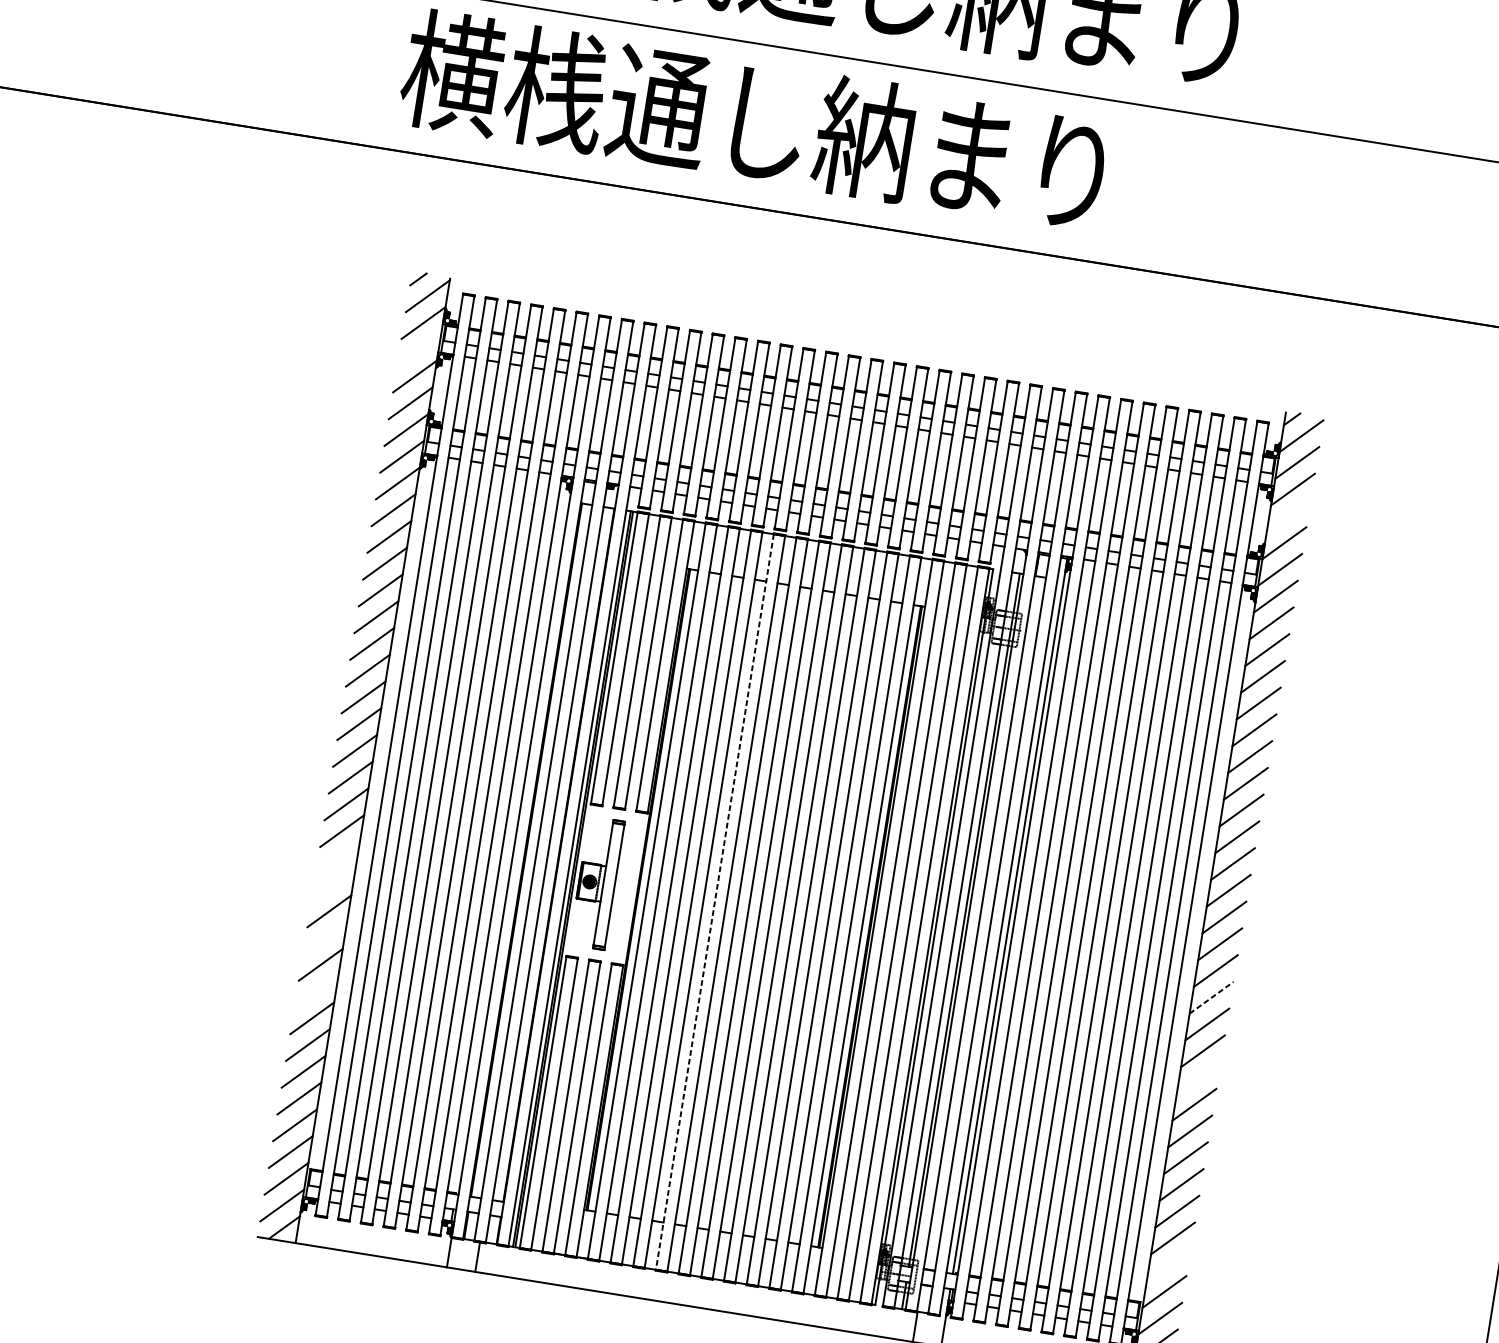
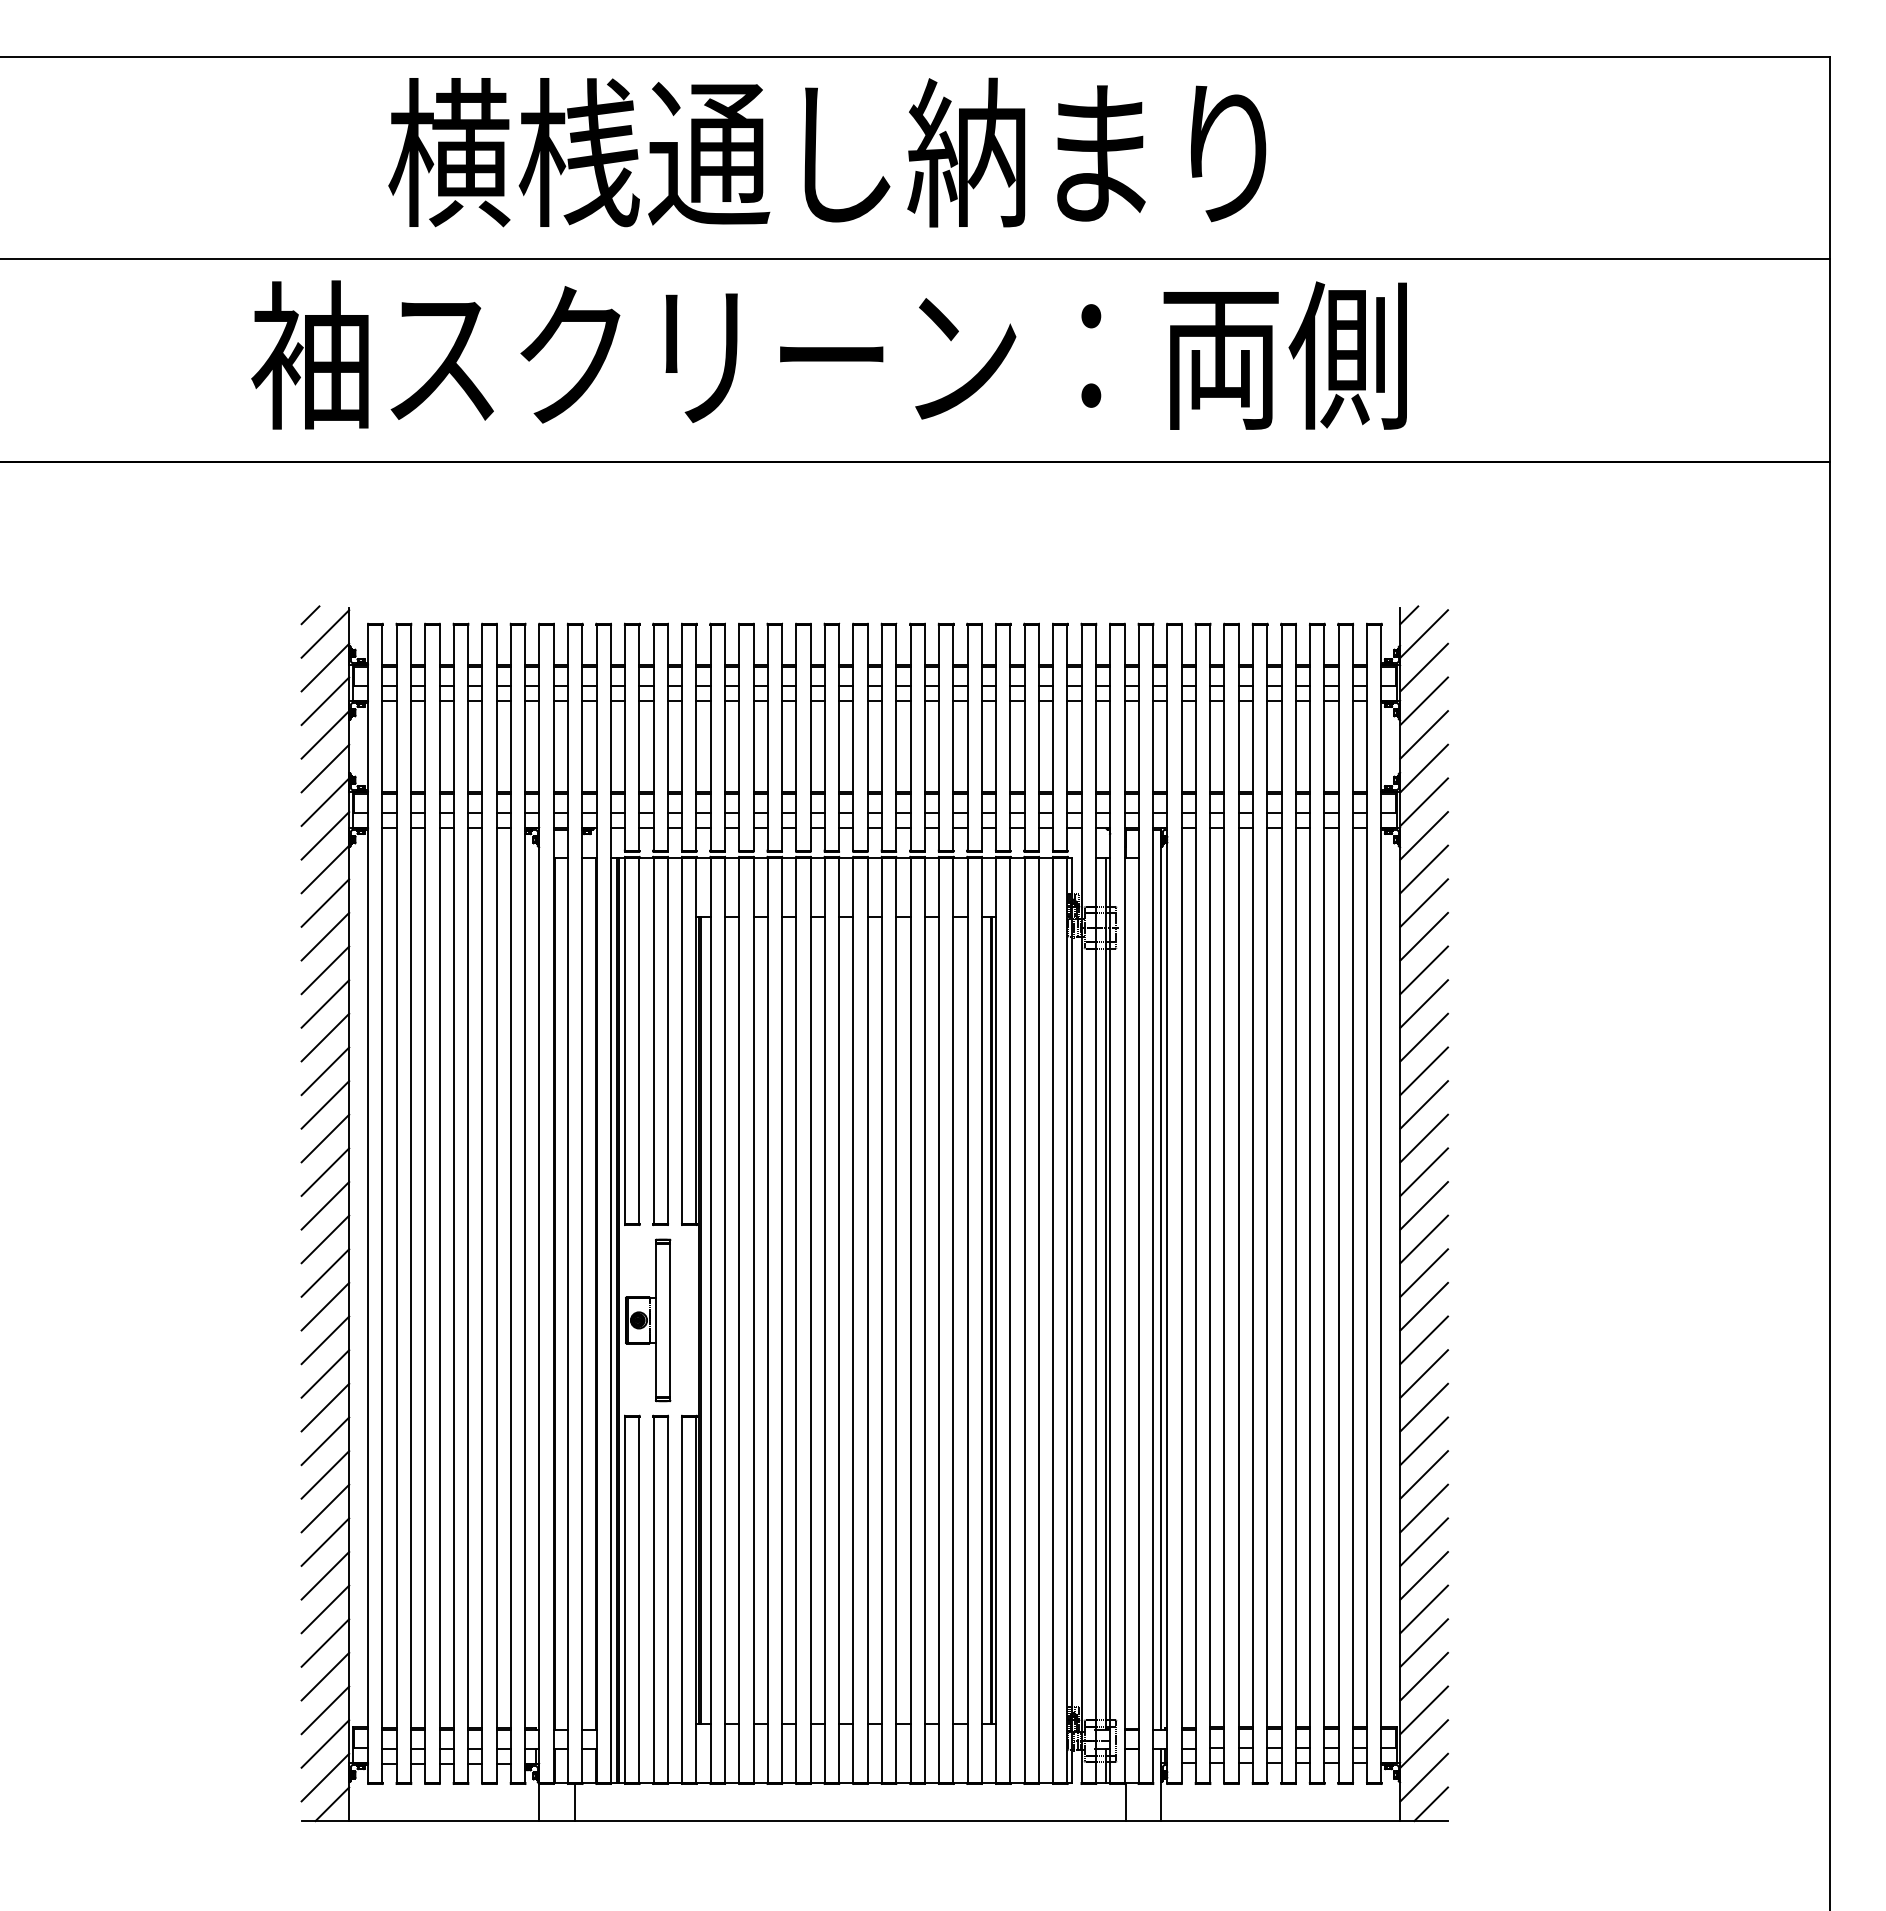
text: (863, 138) -> (828, 354), 横桟通し納まり -> 袖スクリーン：両側
line: (419, 349) -> (325, 701), added
line: (1288, 516) -> (1424, 734), added
line: (338, 858) -> (325, 1340), added
line: (333, 884) -> (325, 1373), added
line: (715, 902) -> (796, 1320), dashed -> solid
line: (325, 938) -> (325, 1441), added
line: (316, 991) -> (325, 1508), added
line: (1211, 997) -> (1424, 1340), dashed -> solid
line: (1198, 1078) -> (1424, 1441), added
line: (1168, 1265) -> (1424, 1676), added

